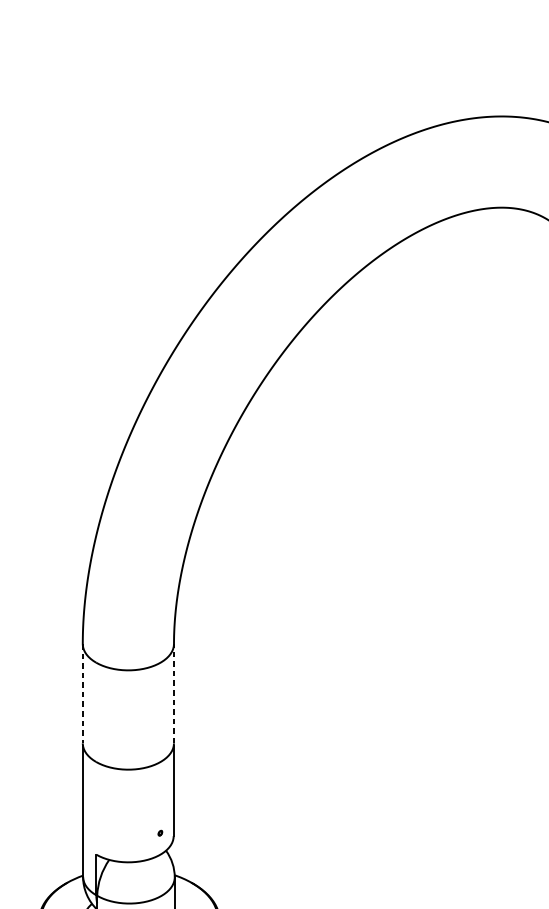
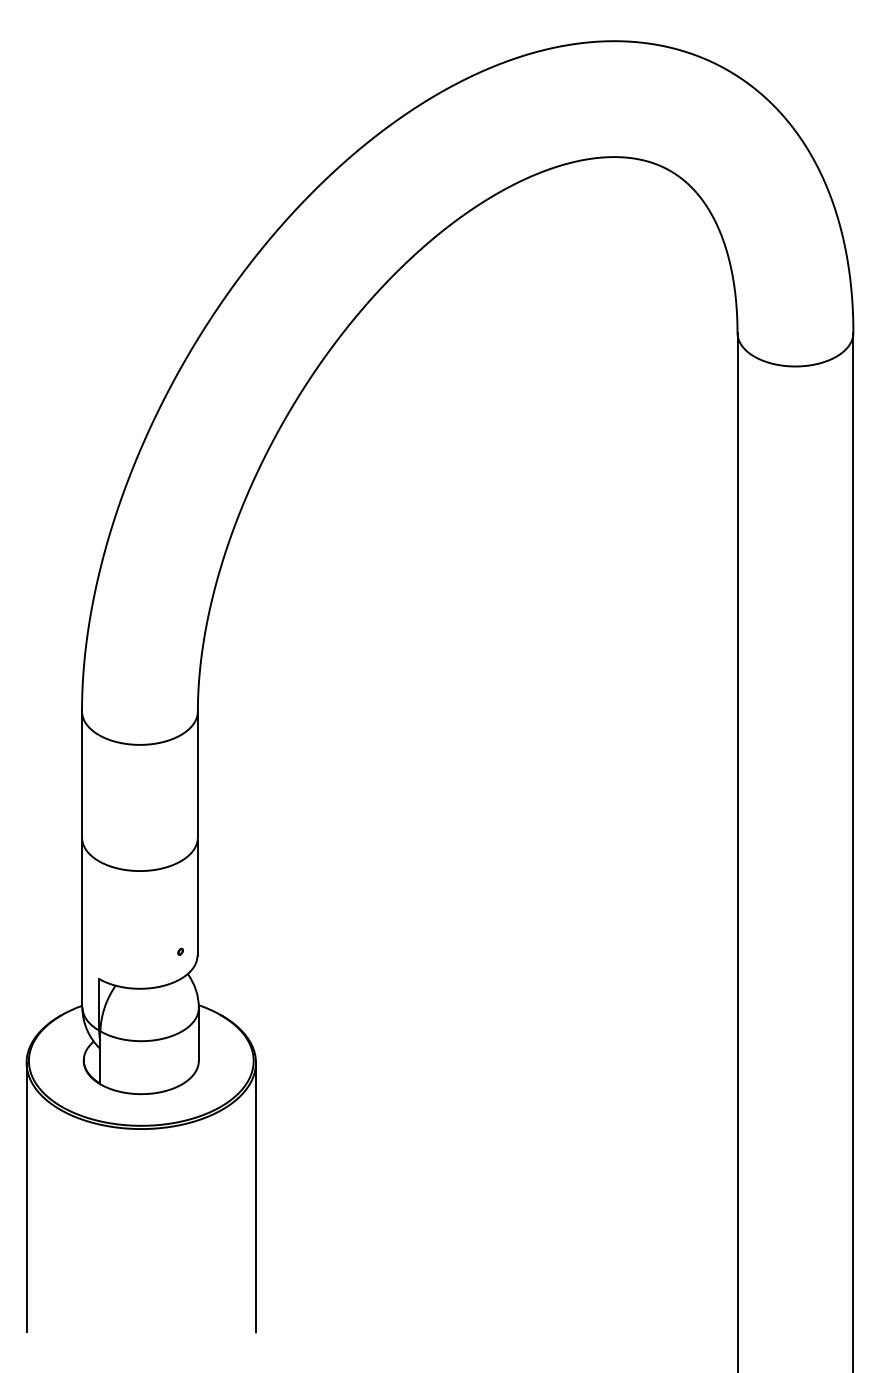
line: (173, 693) -> (197, 774), dashed -> solid
line: (83, 694) -> (82, 775), dashed -> solid

